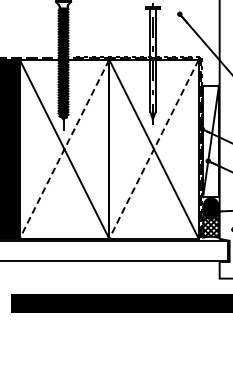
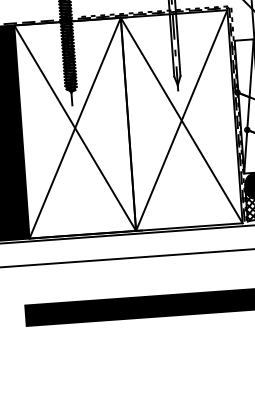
line: (64, 149) -> (75, 128), dashed -> solid
line: (153, 149) -> (181, 120), dashed -> solid

